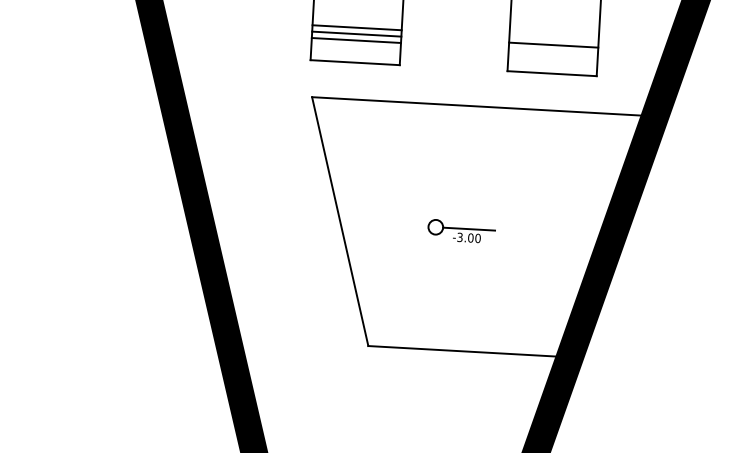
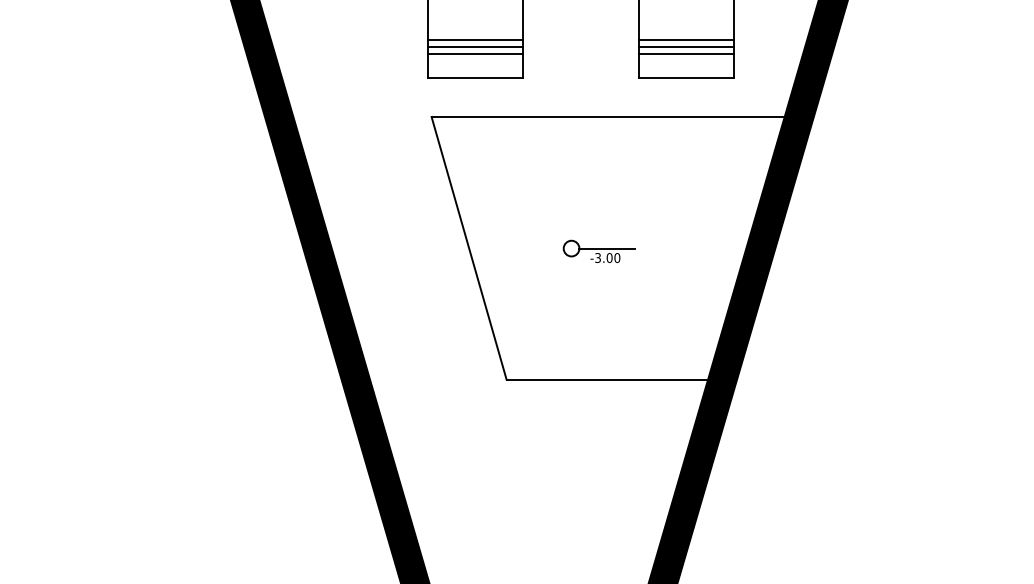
line: (553, 39) -> (686, 40), added
line: (553, 51) -> (686, 53), added

